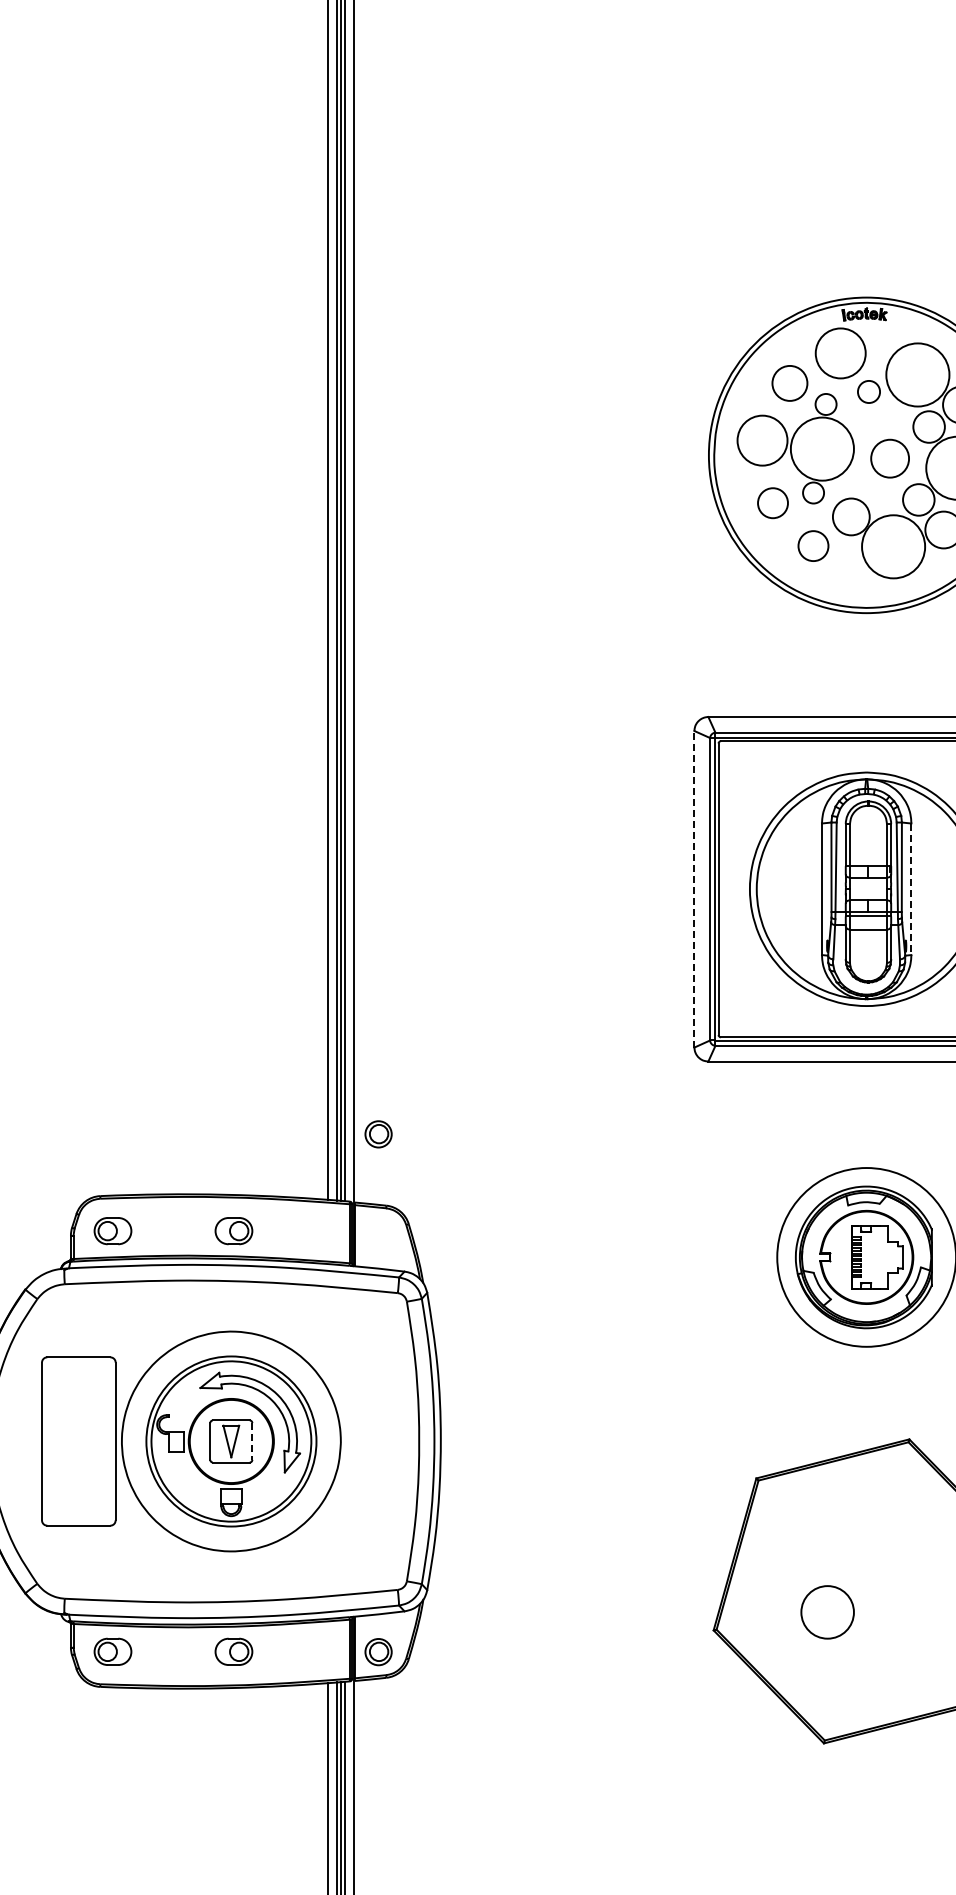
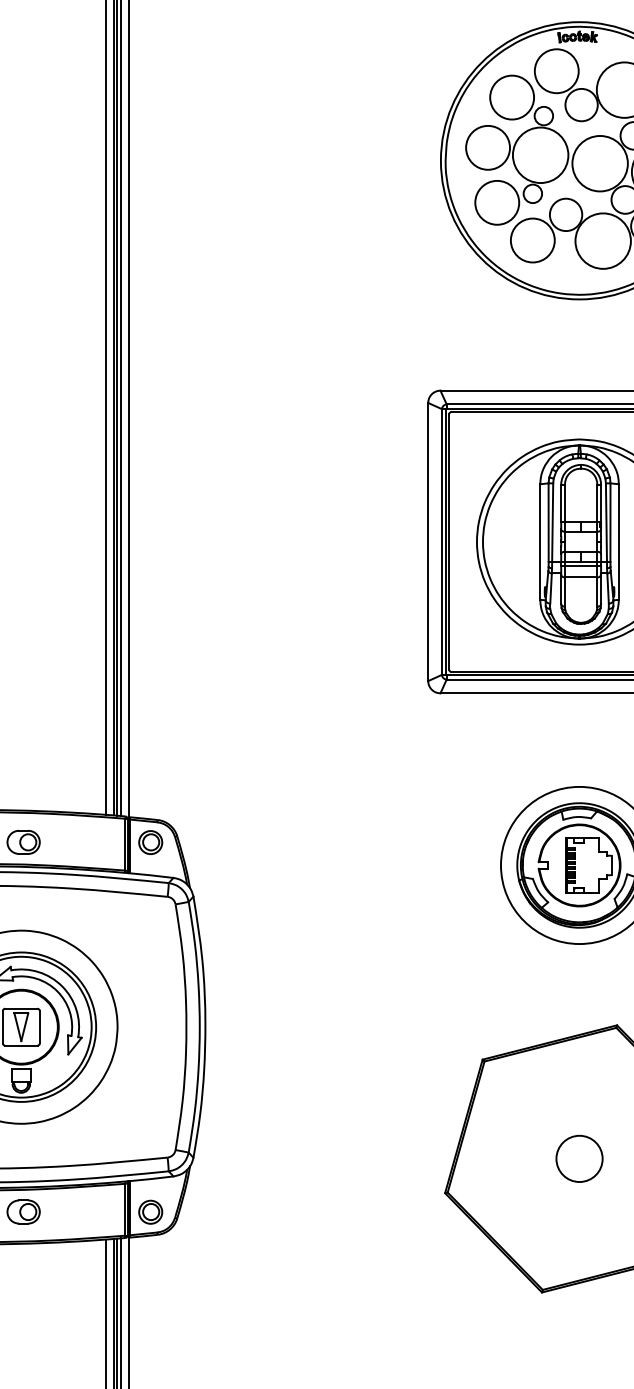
circle: (789, 383) -> (511, 97), size x1.43
circle: (868, 391) -> (581, 104), size x1.67
circle: (889, 458) -> (599, 163), size x1.67
circle: (772, 503) -> (496, 203), size x1.67
circle: (813, 546) -> (532, 240), size x1.67
line: (694, 888) -> (428, 541), dashed -> solid
line: (911, 889) -> (618, 542), dashed -> solid
part: (378, 1134) -> (150, 842), moved
line: (252, 1442) -> (39, 1028), dashed -> solid
circle: (827, 1612) -> (579, 1158), moved

